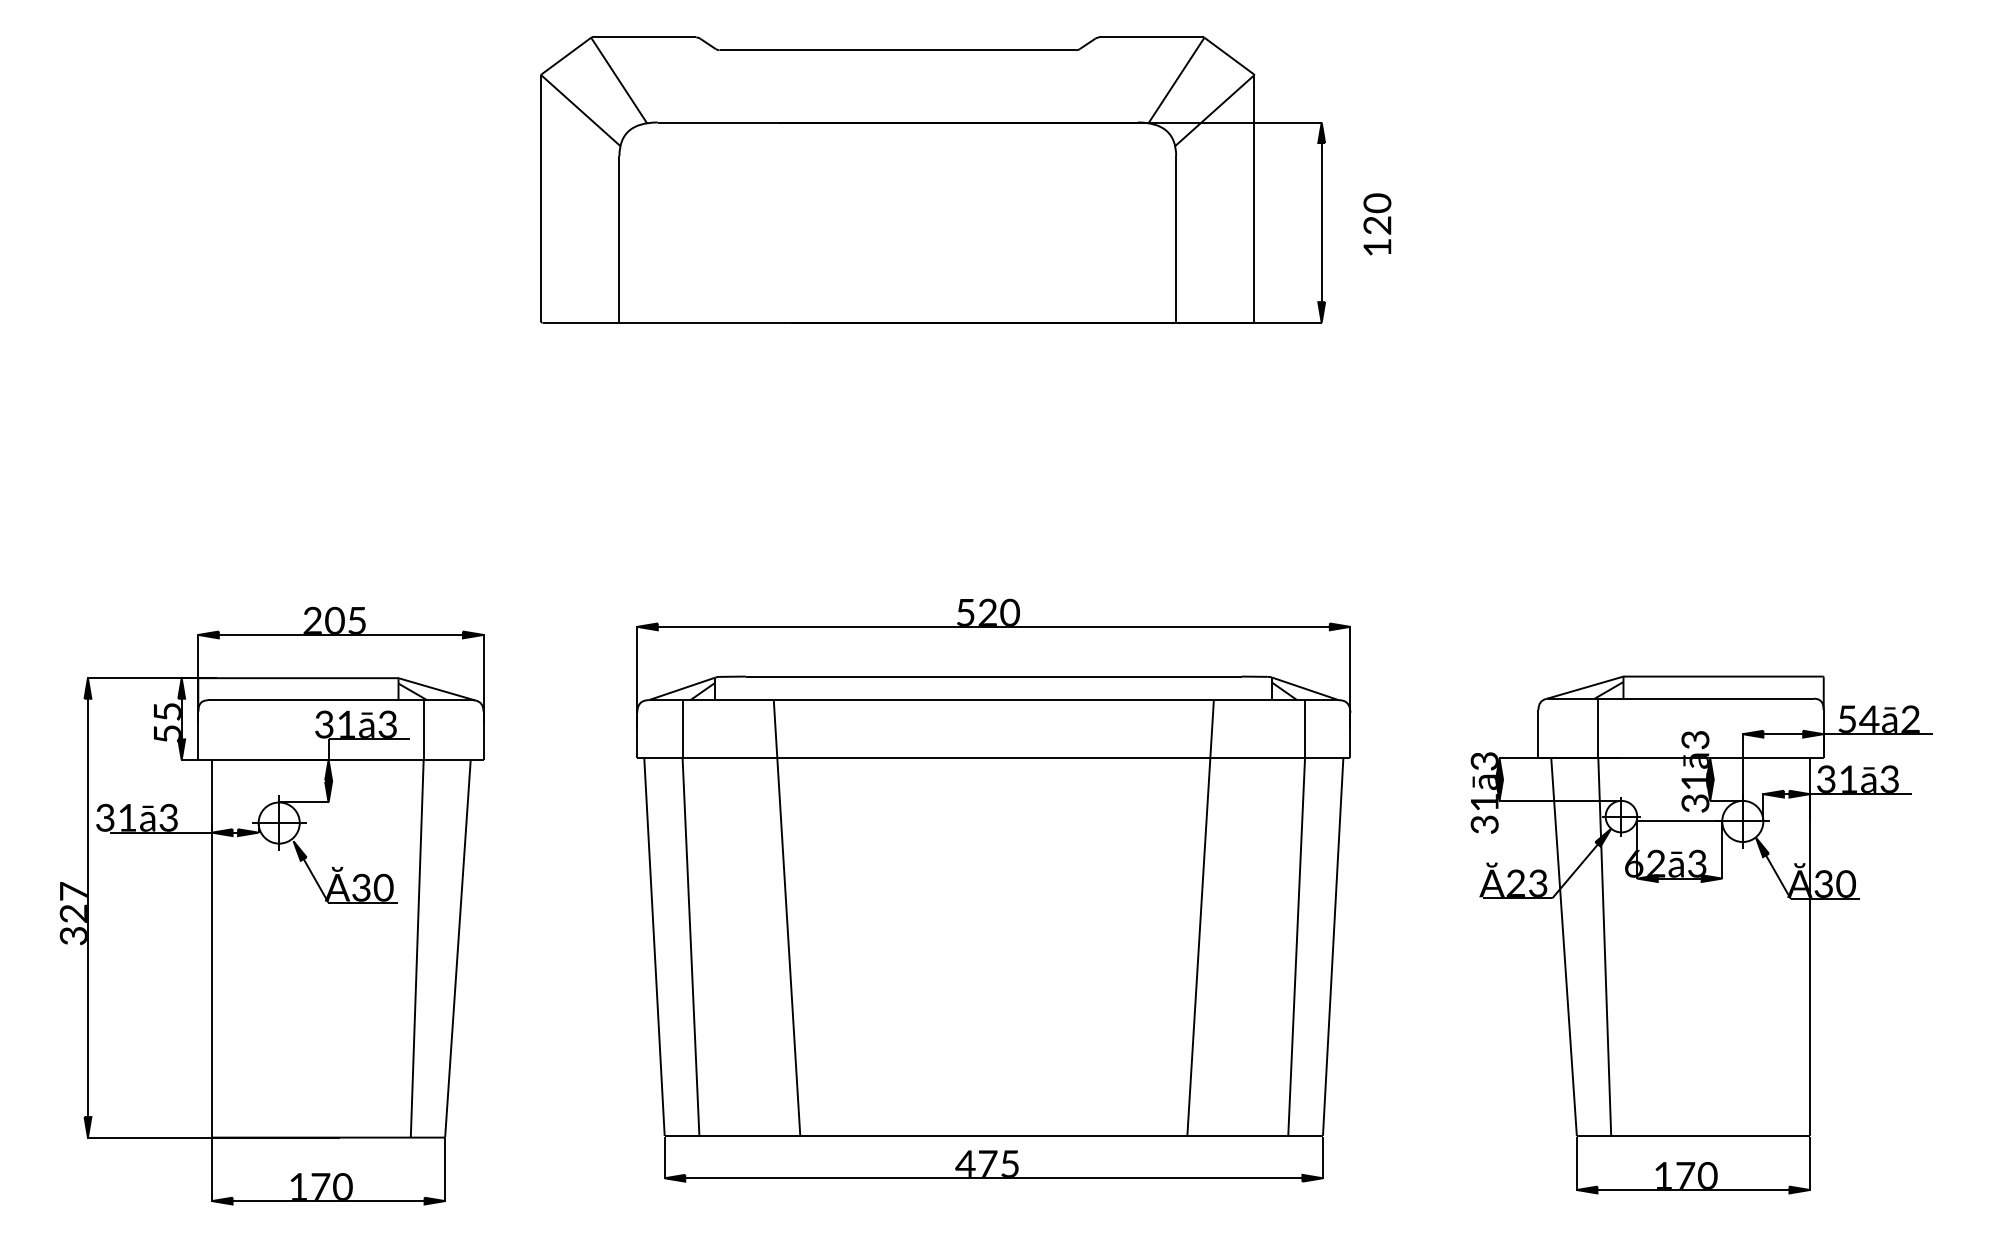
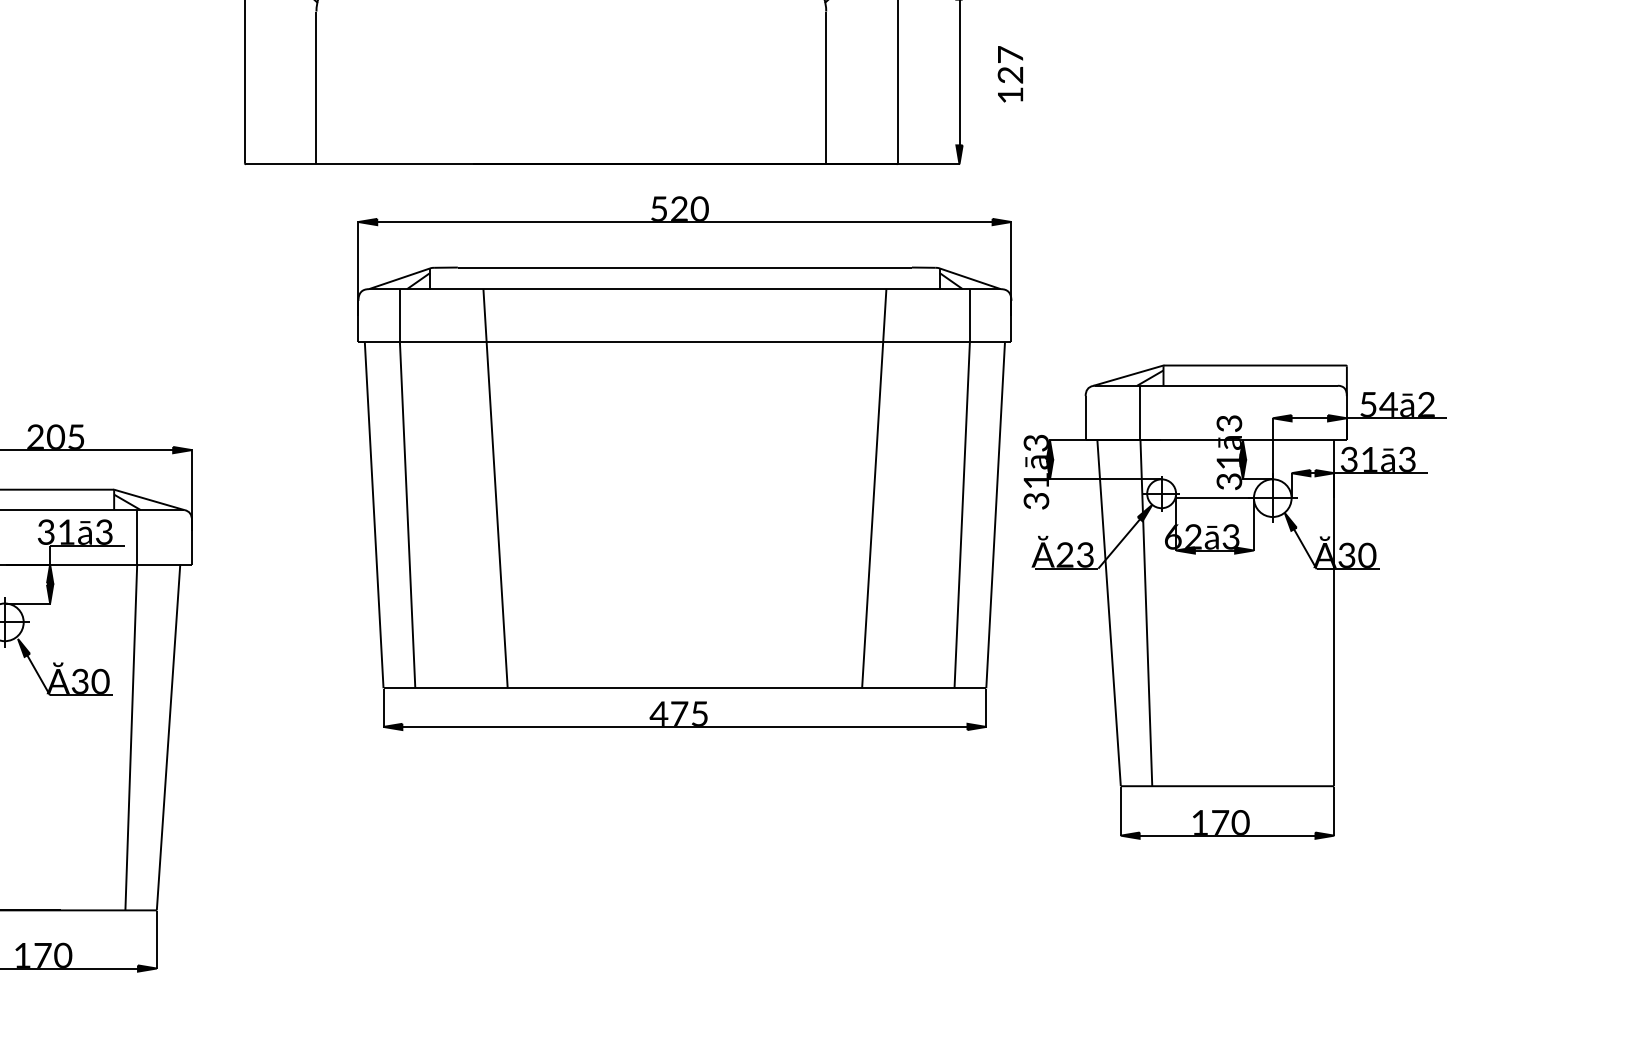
text: (1377, 203) -> (1010, 55), 120 -> 127
part: (993, 890) -> (684, 463), moved
part: (1701, 934) -> (1234, 601), moved

